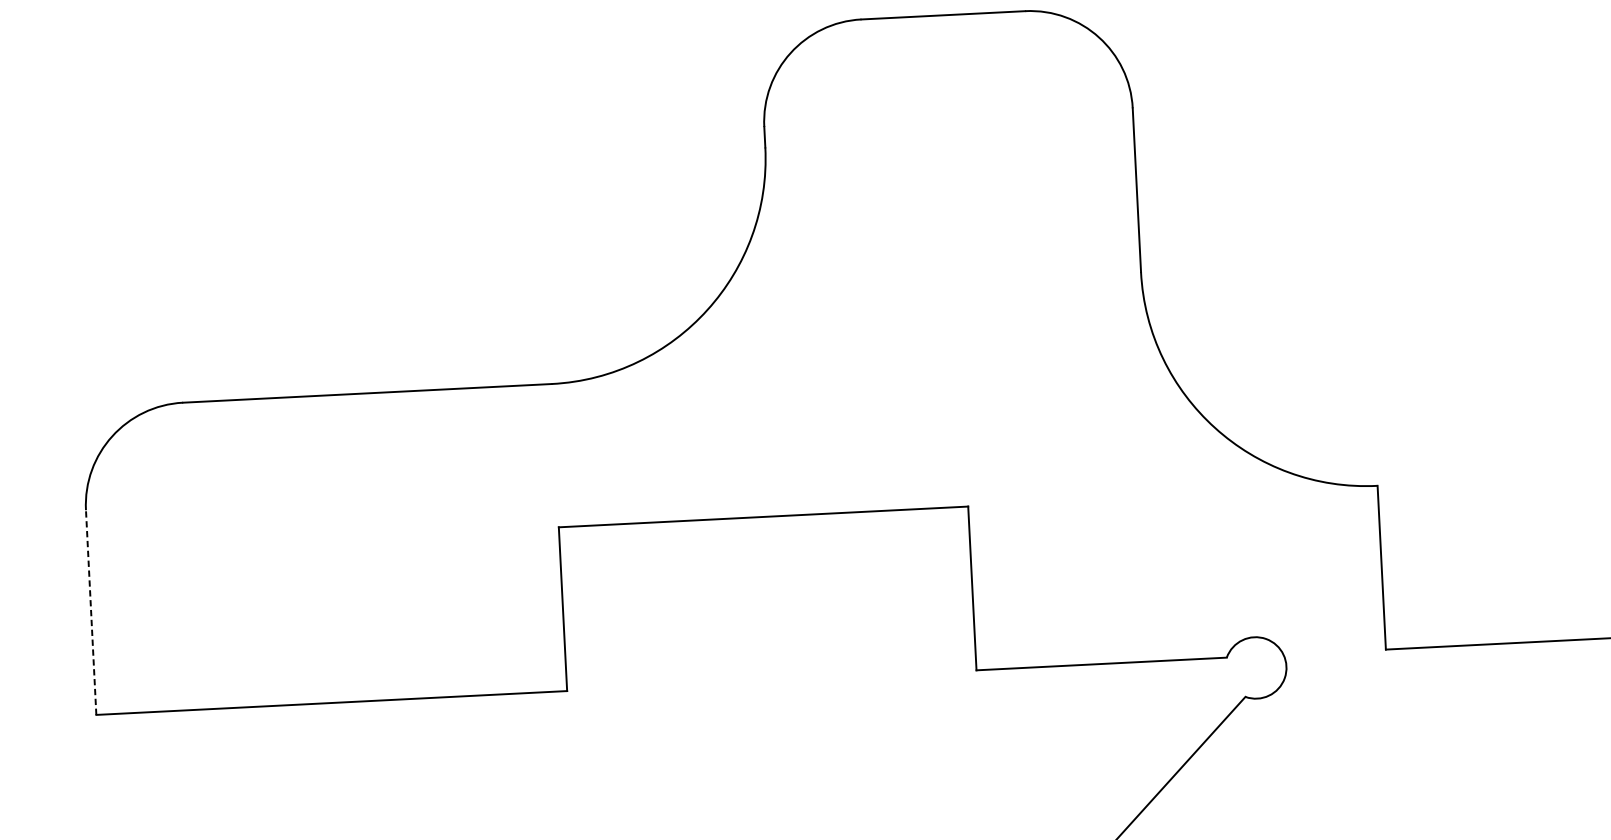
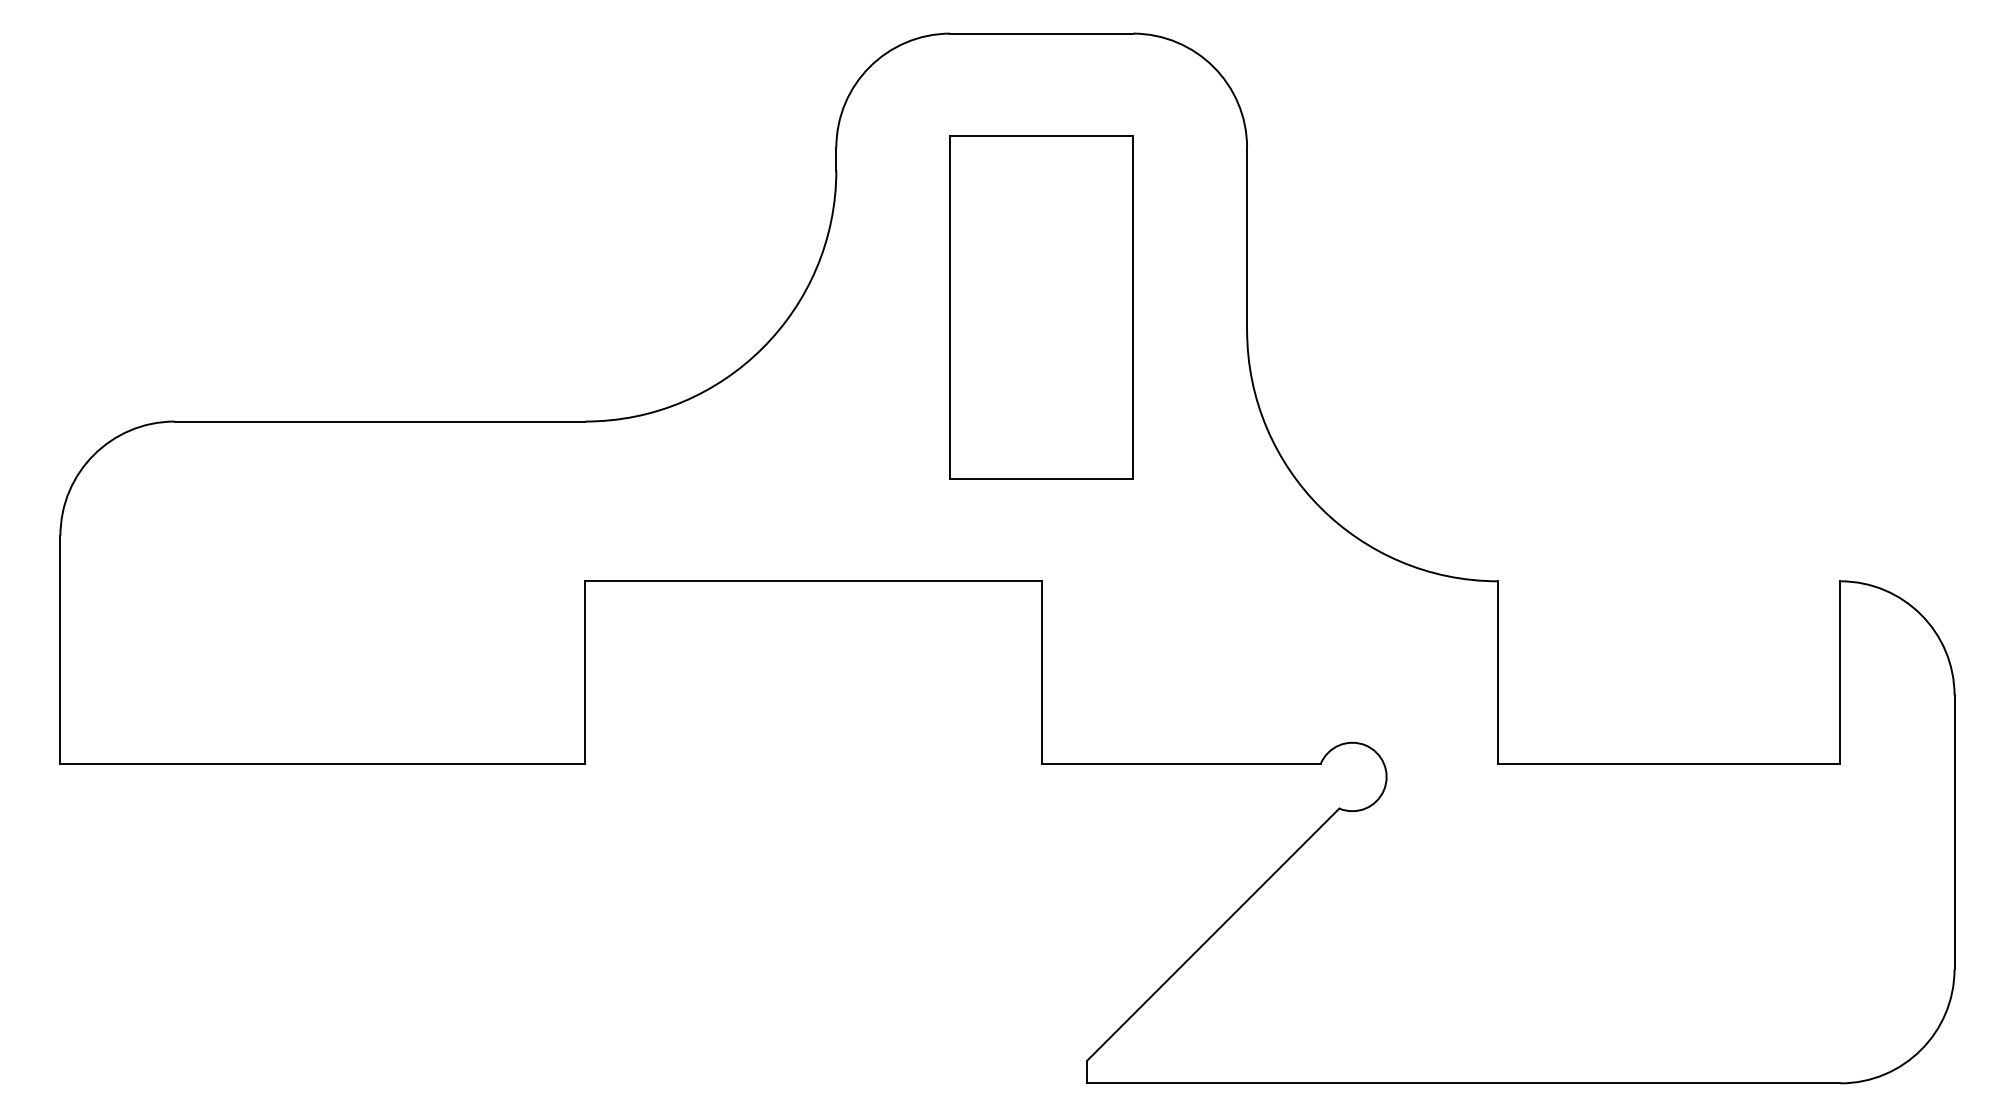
part: (955, 260) -> (1041, 307), added
line: (91, 612) -> (60, 649), dashed -> solid

